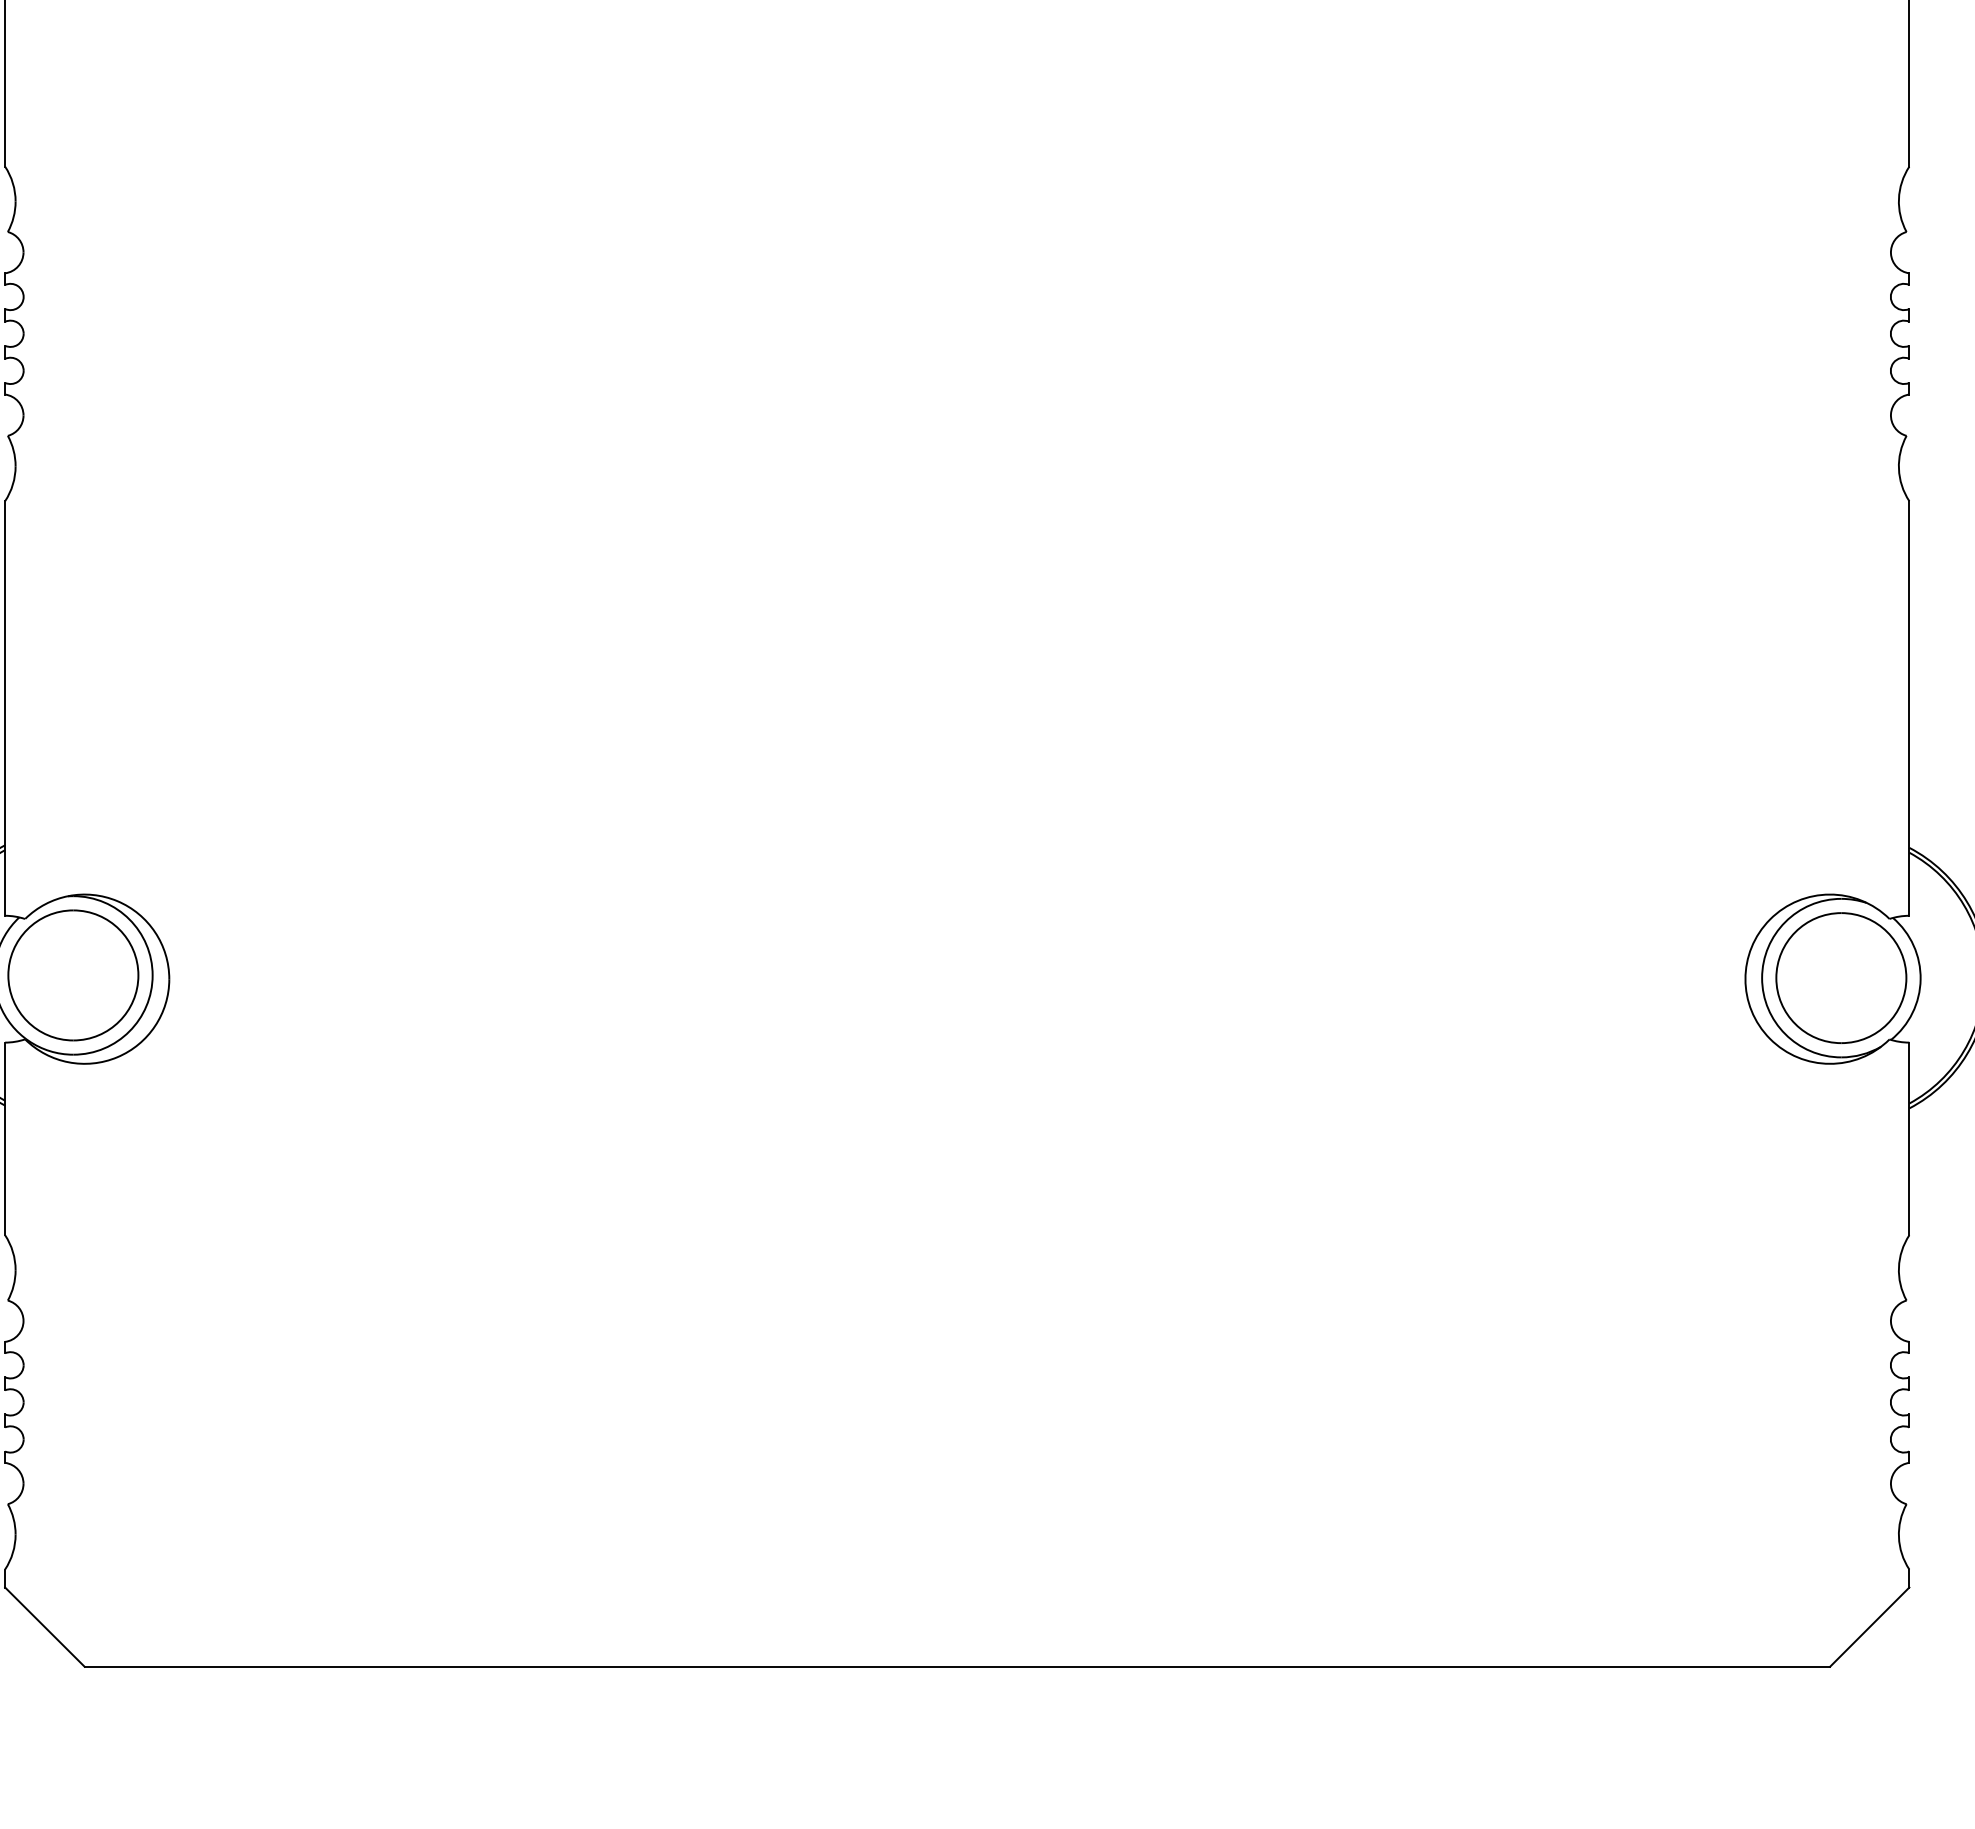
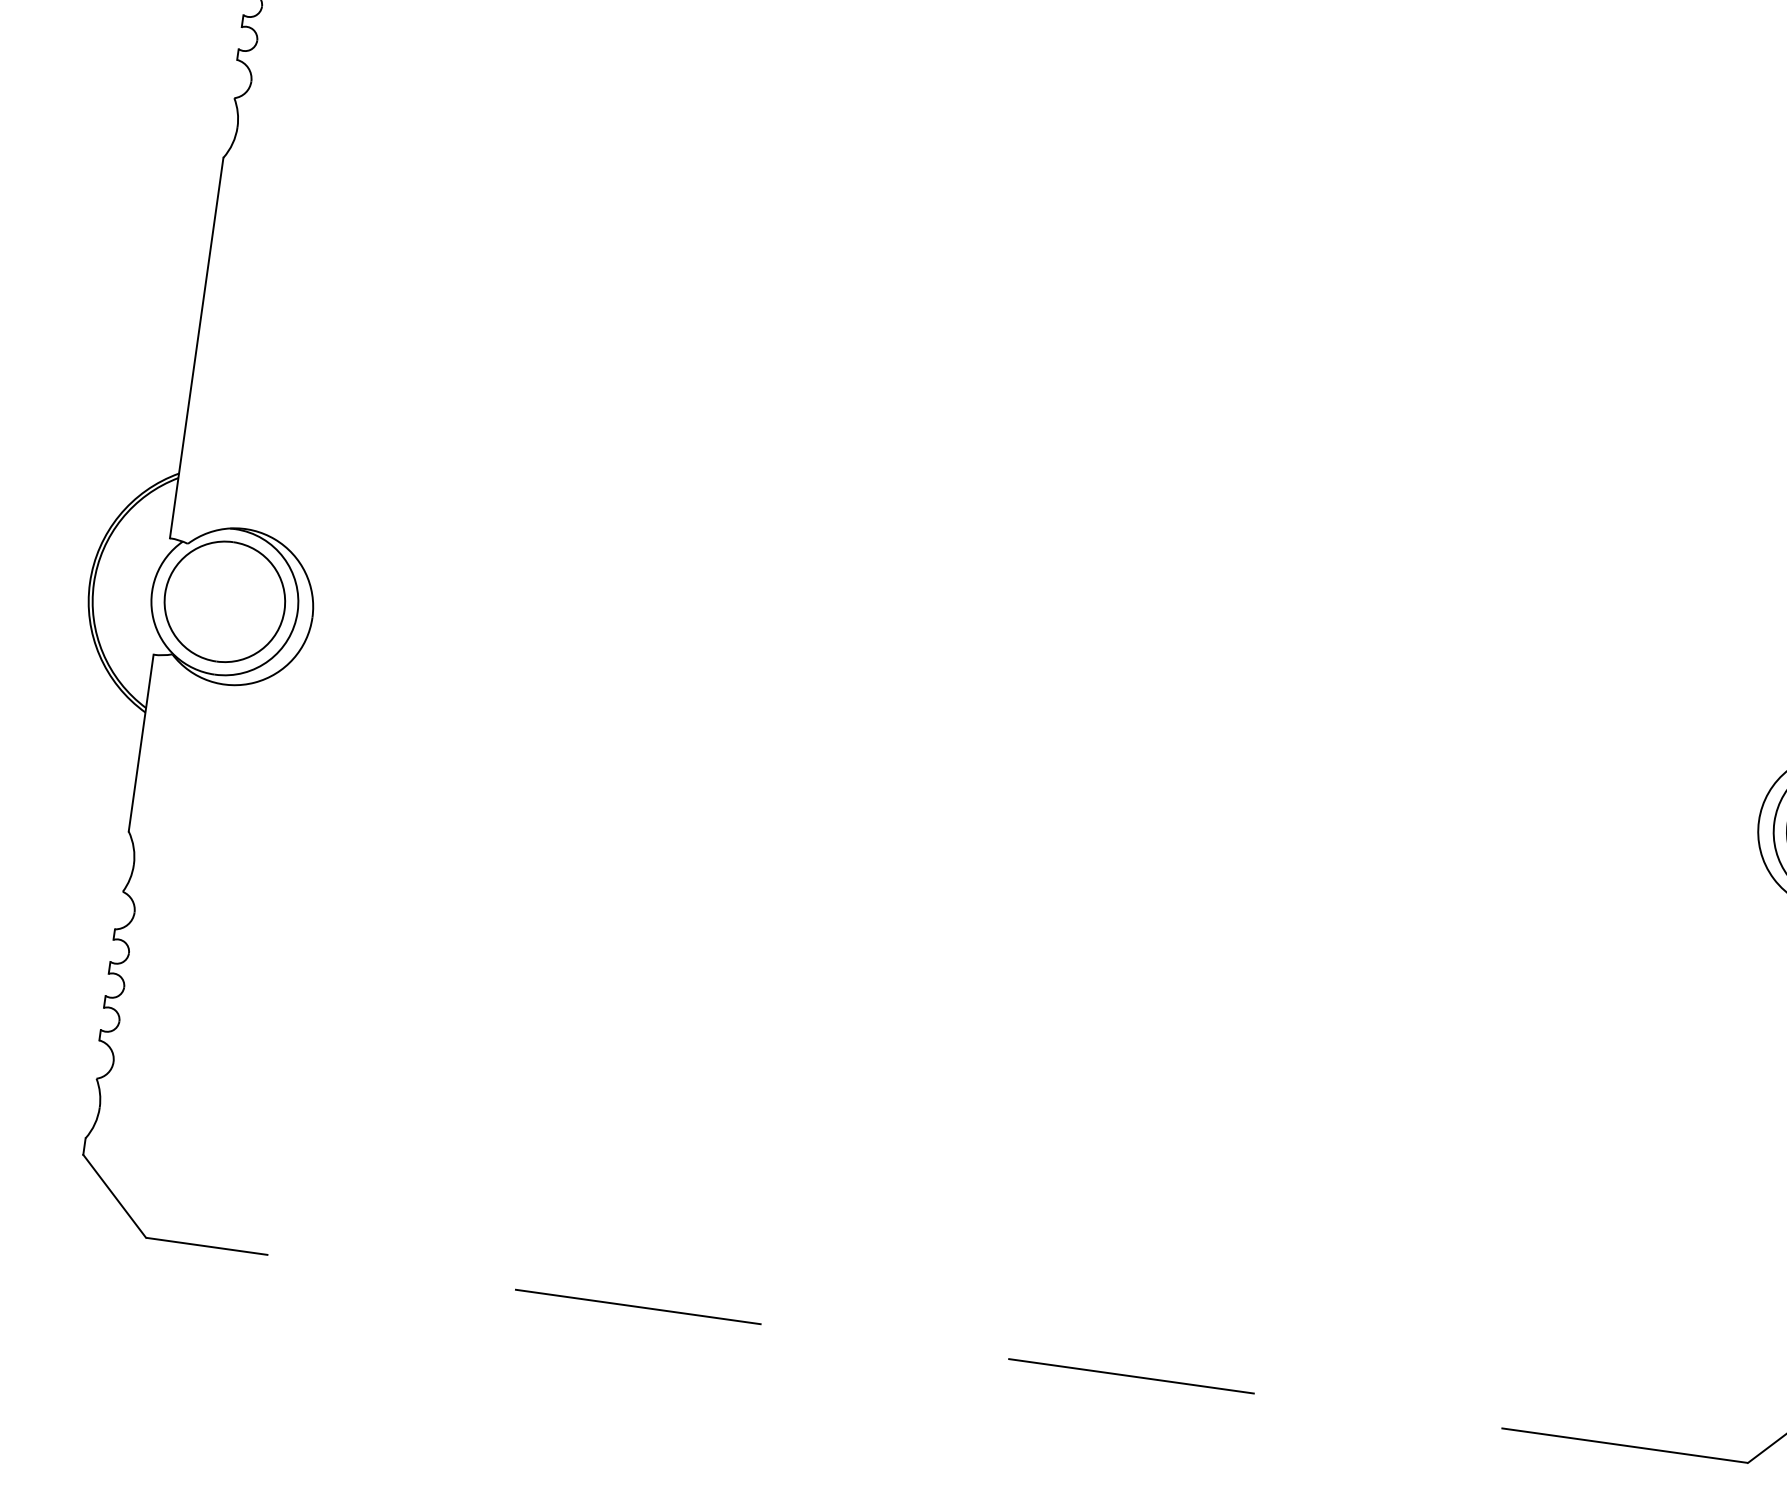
line: (957, 1666) -> (947, 1350), solid -> dashed

